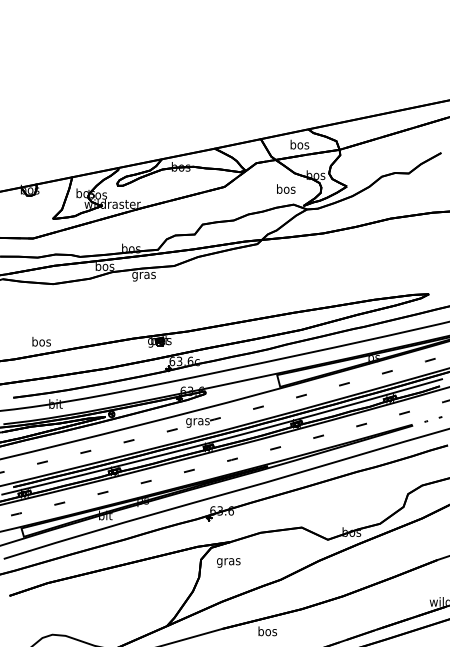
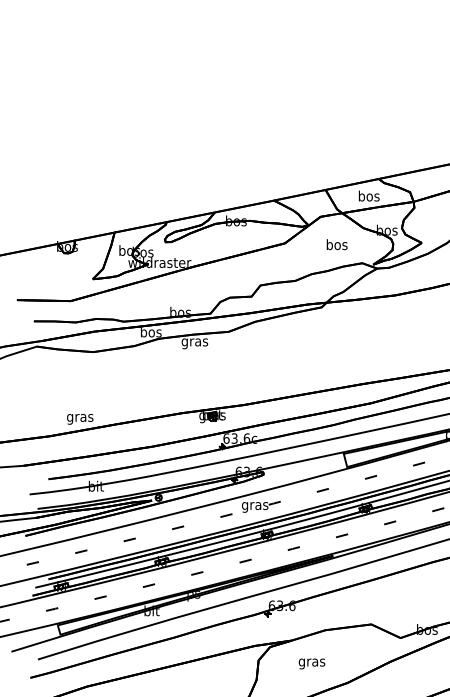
text: (286, 188) -> (337, 244), moved
text: (41, 342) -> (80, 417), bos -> gras
text: (228, 562) -> (311, 663), moved

